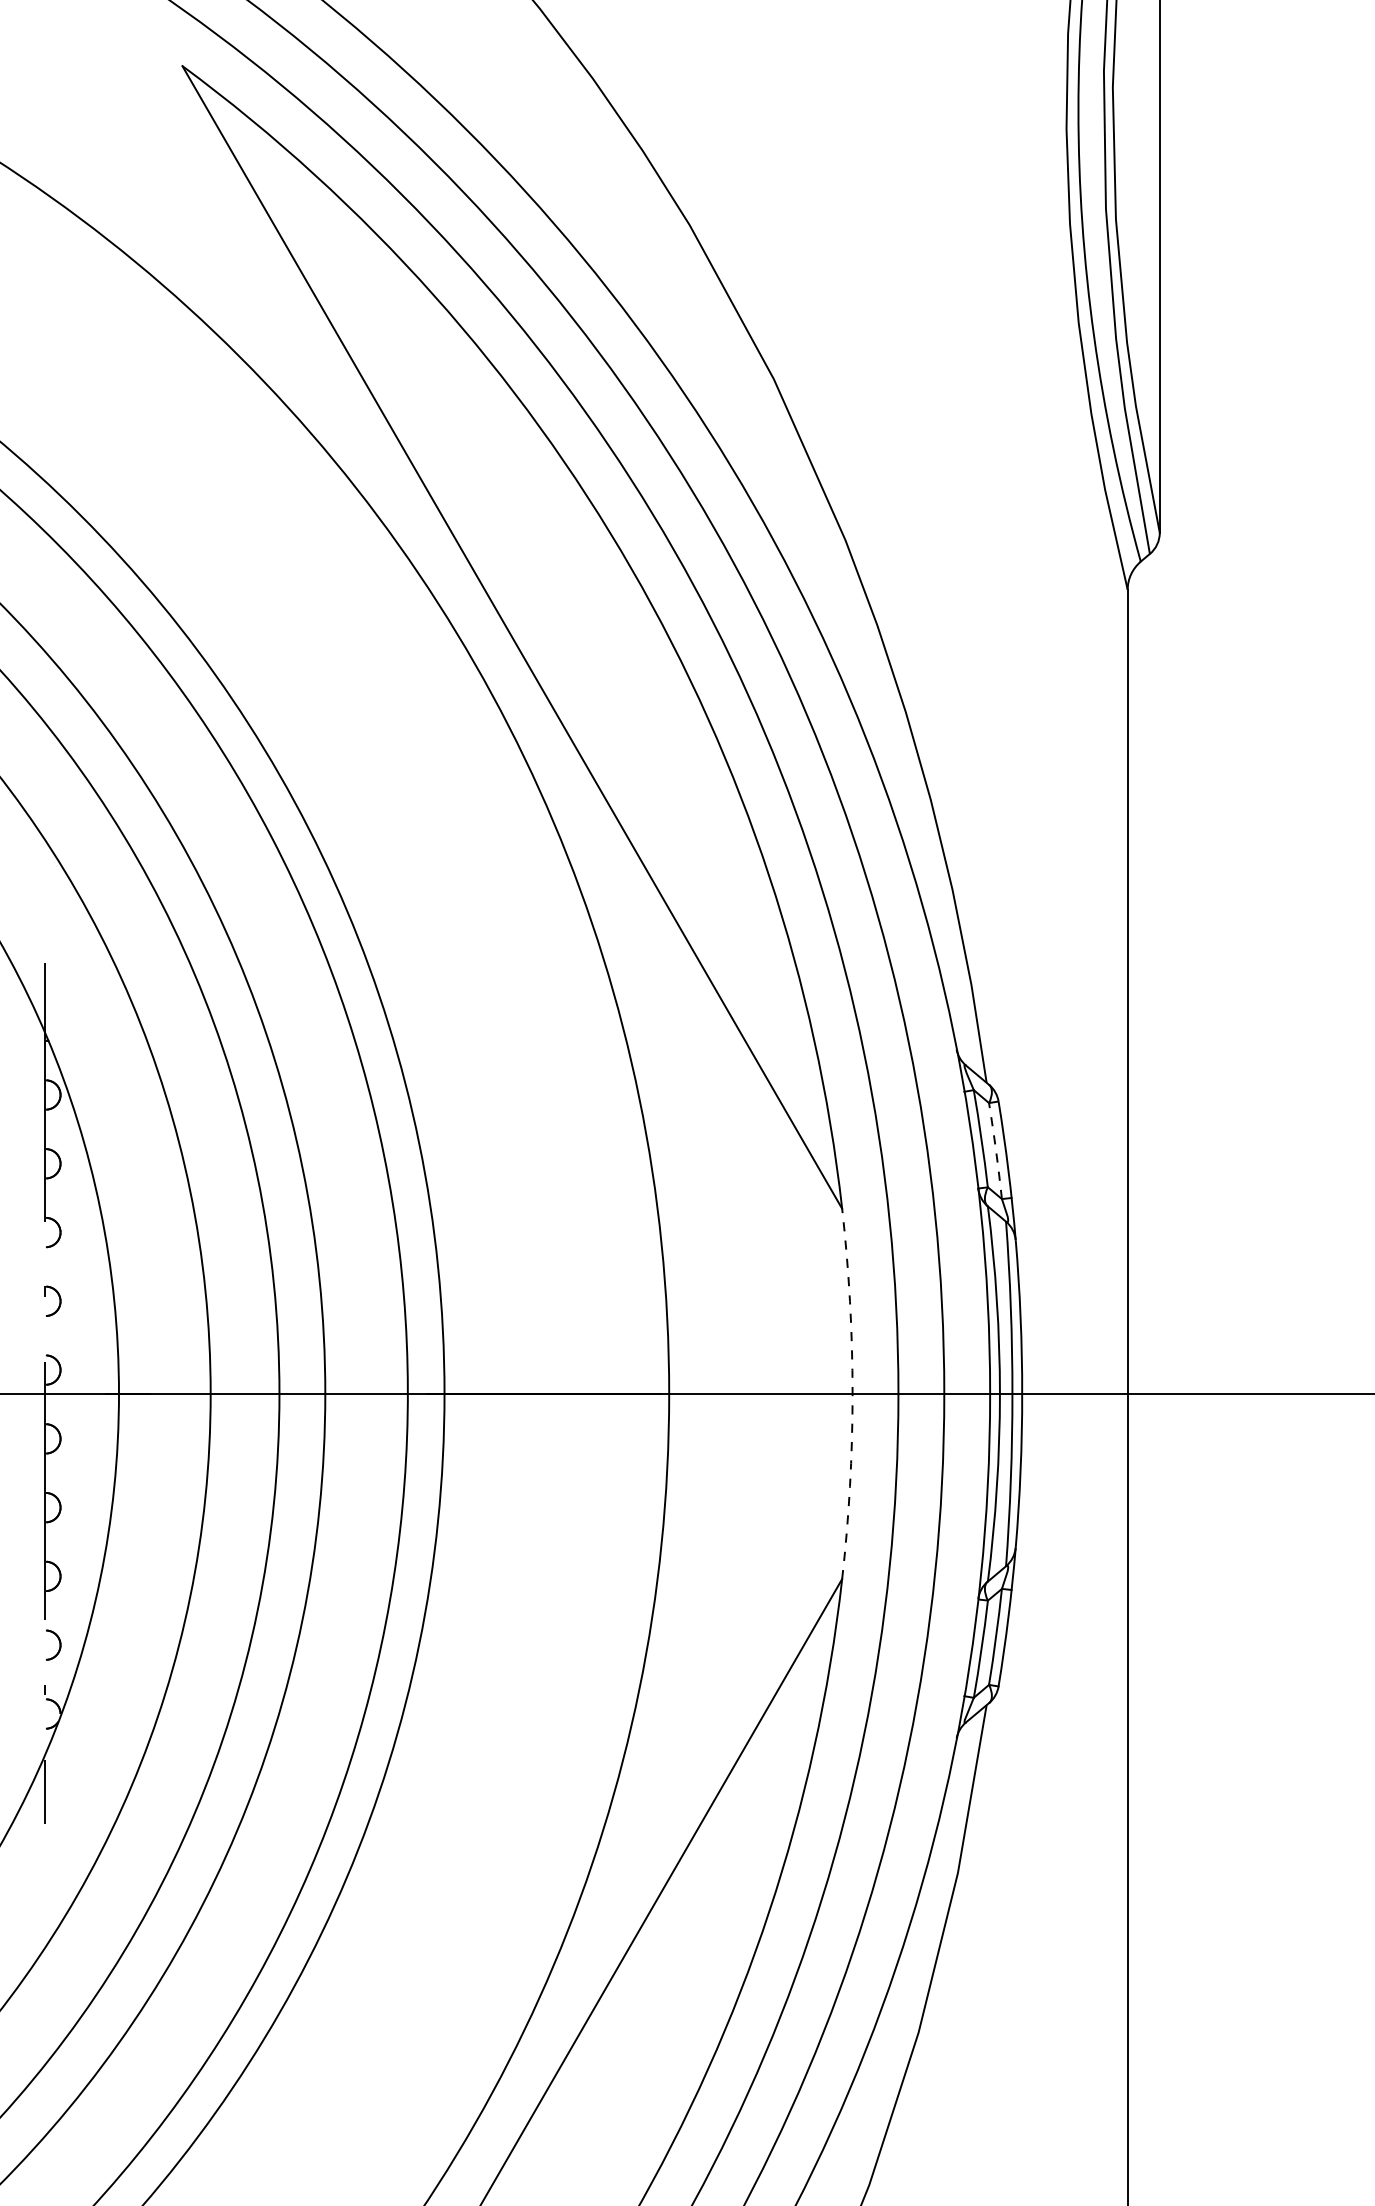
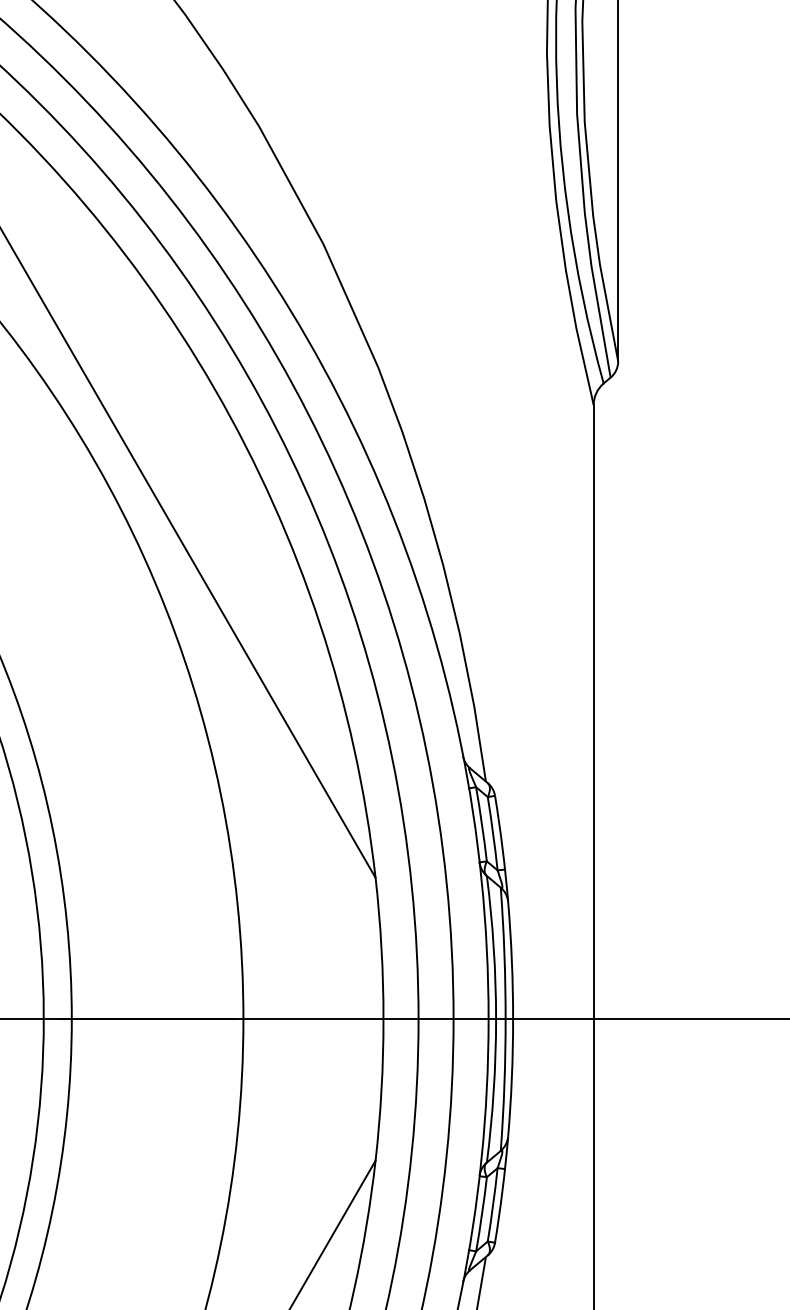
arc: (996, 1150) -> (493, 833), dashed -> solid
arc: (852, 1393) -> (383, 1018), dashed -> solid

